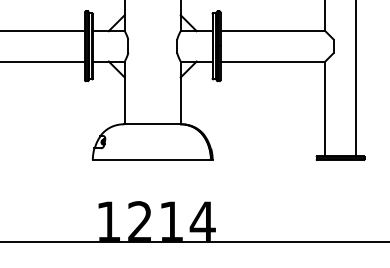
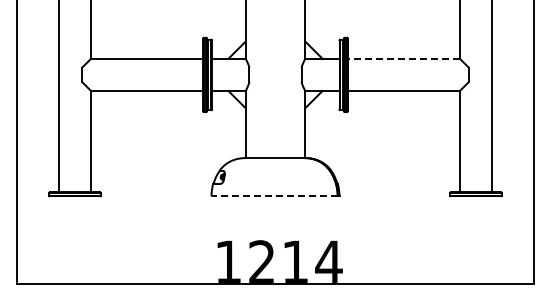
line: (272, 30) -> (403, 58), solid -> dashed
line: (151, 160) -> (274, 196), solid -> dashed

